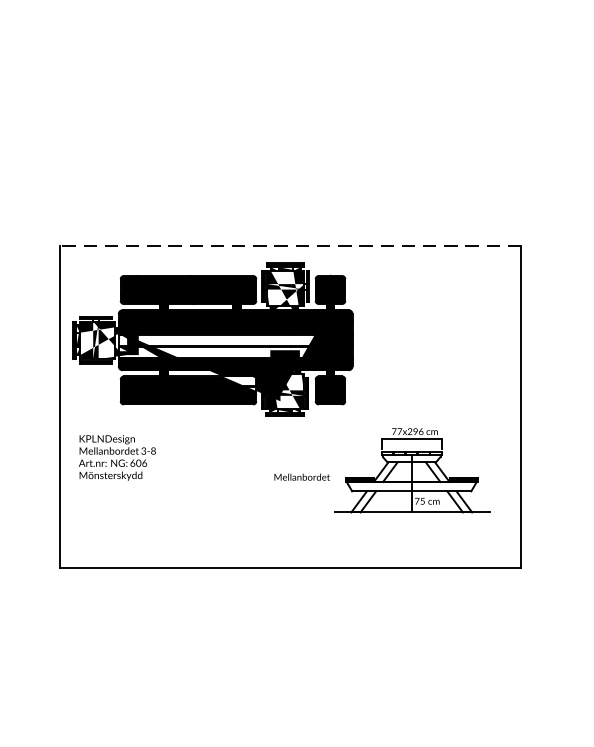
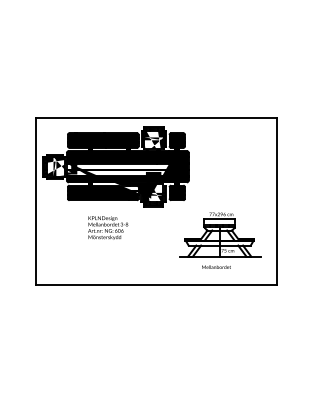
line: (290, 245) -> (156, 117), dashed -> solid
text: (118, 456) -> (108, 227), moved
text: (302, 475) -> (216, 266), moved

